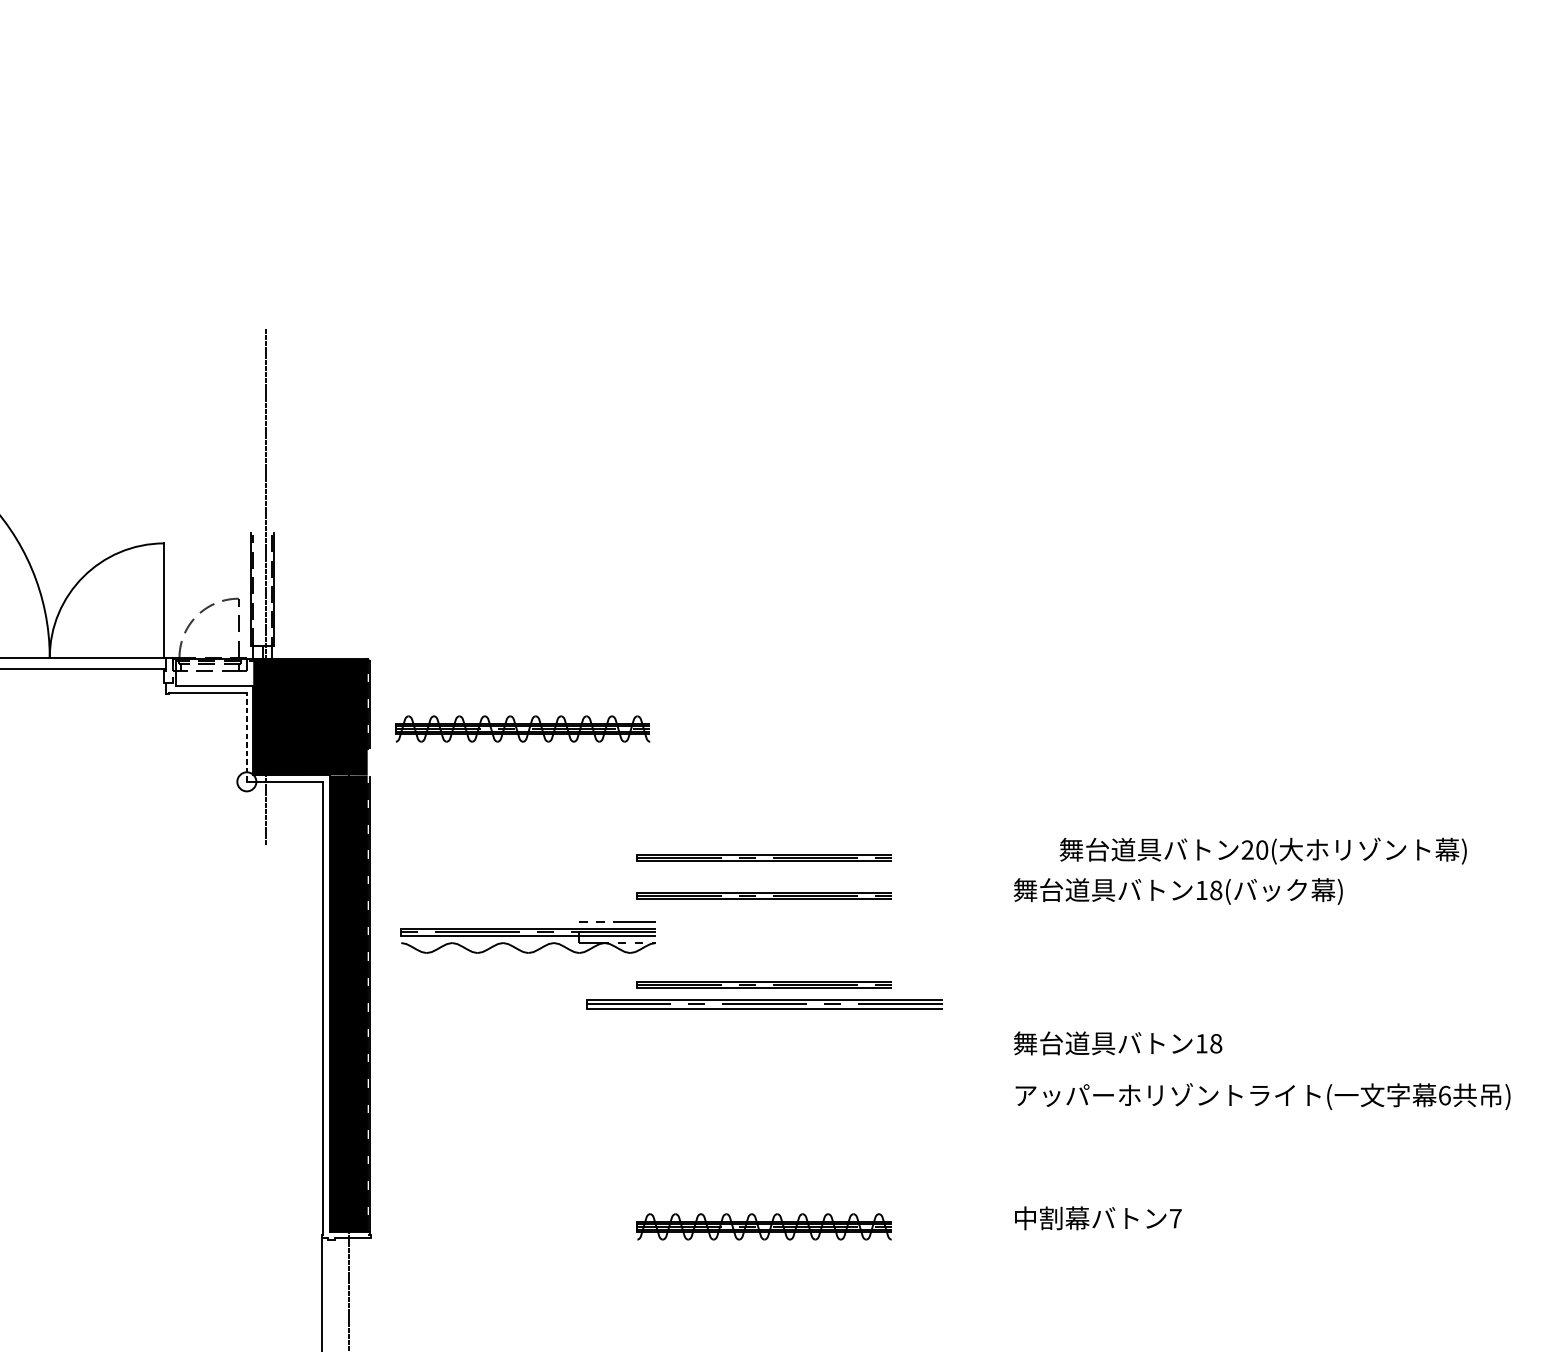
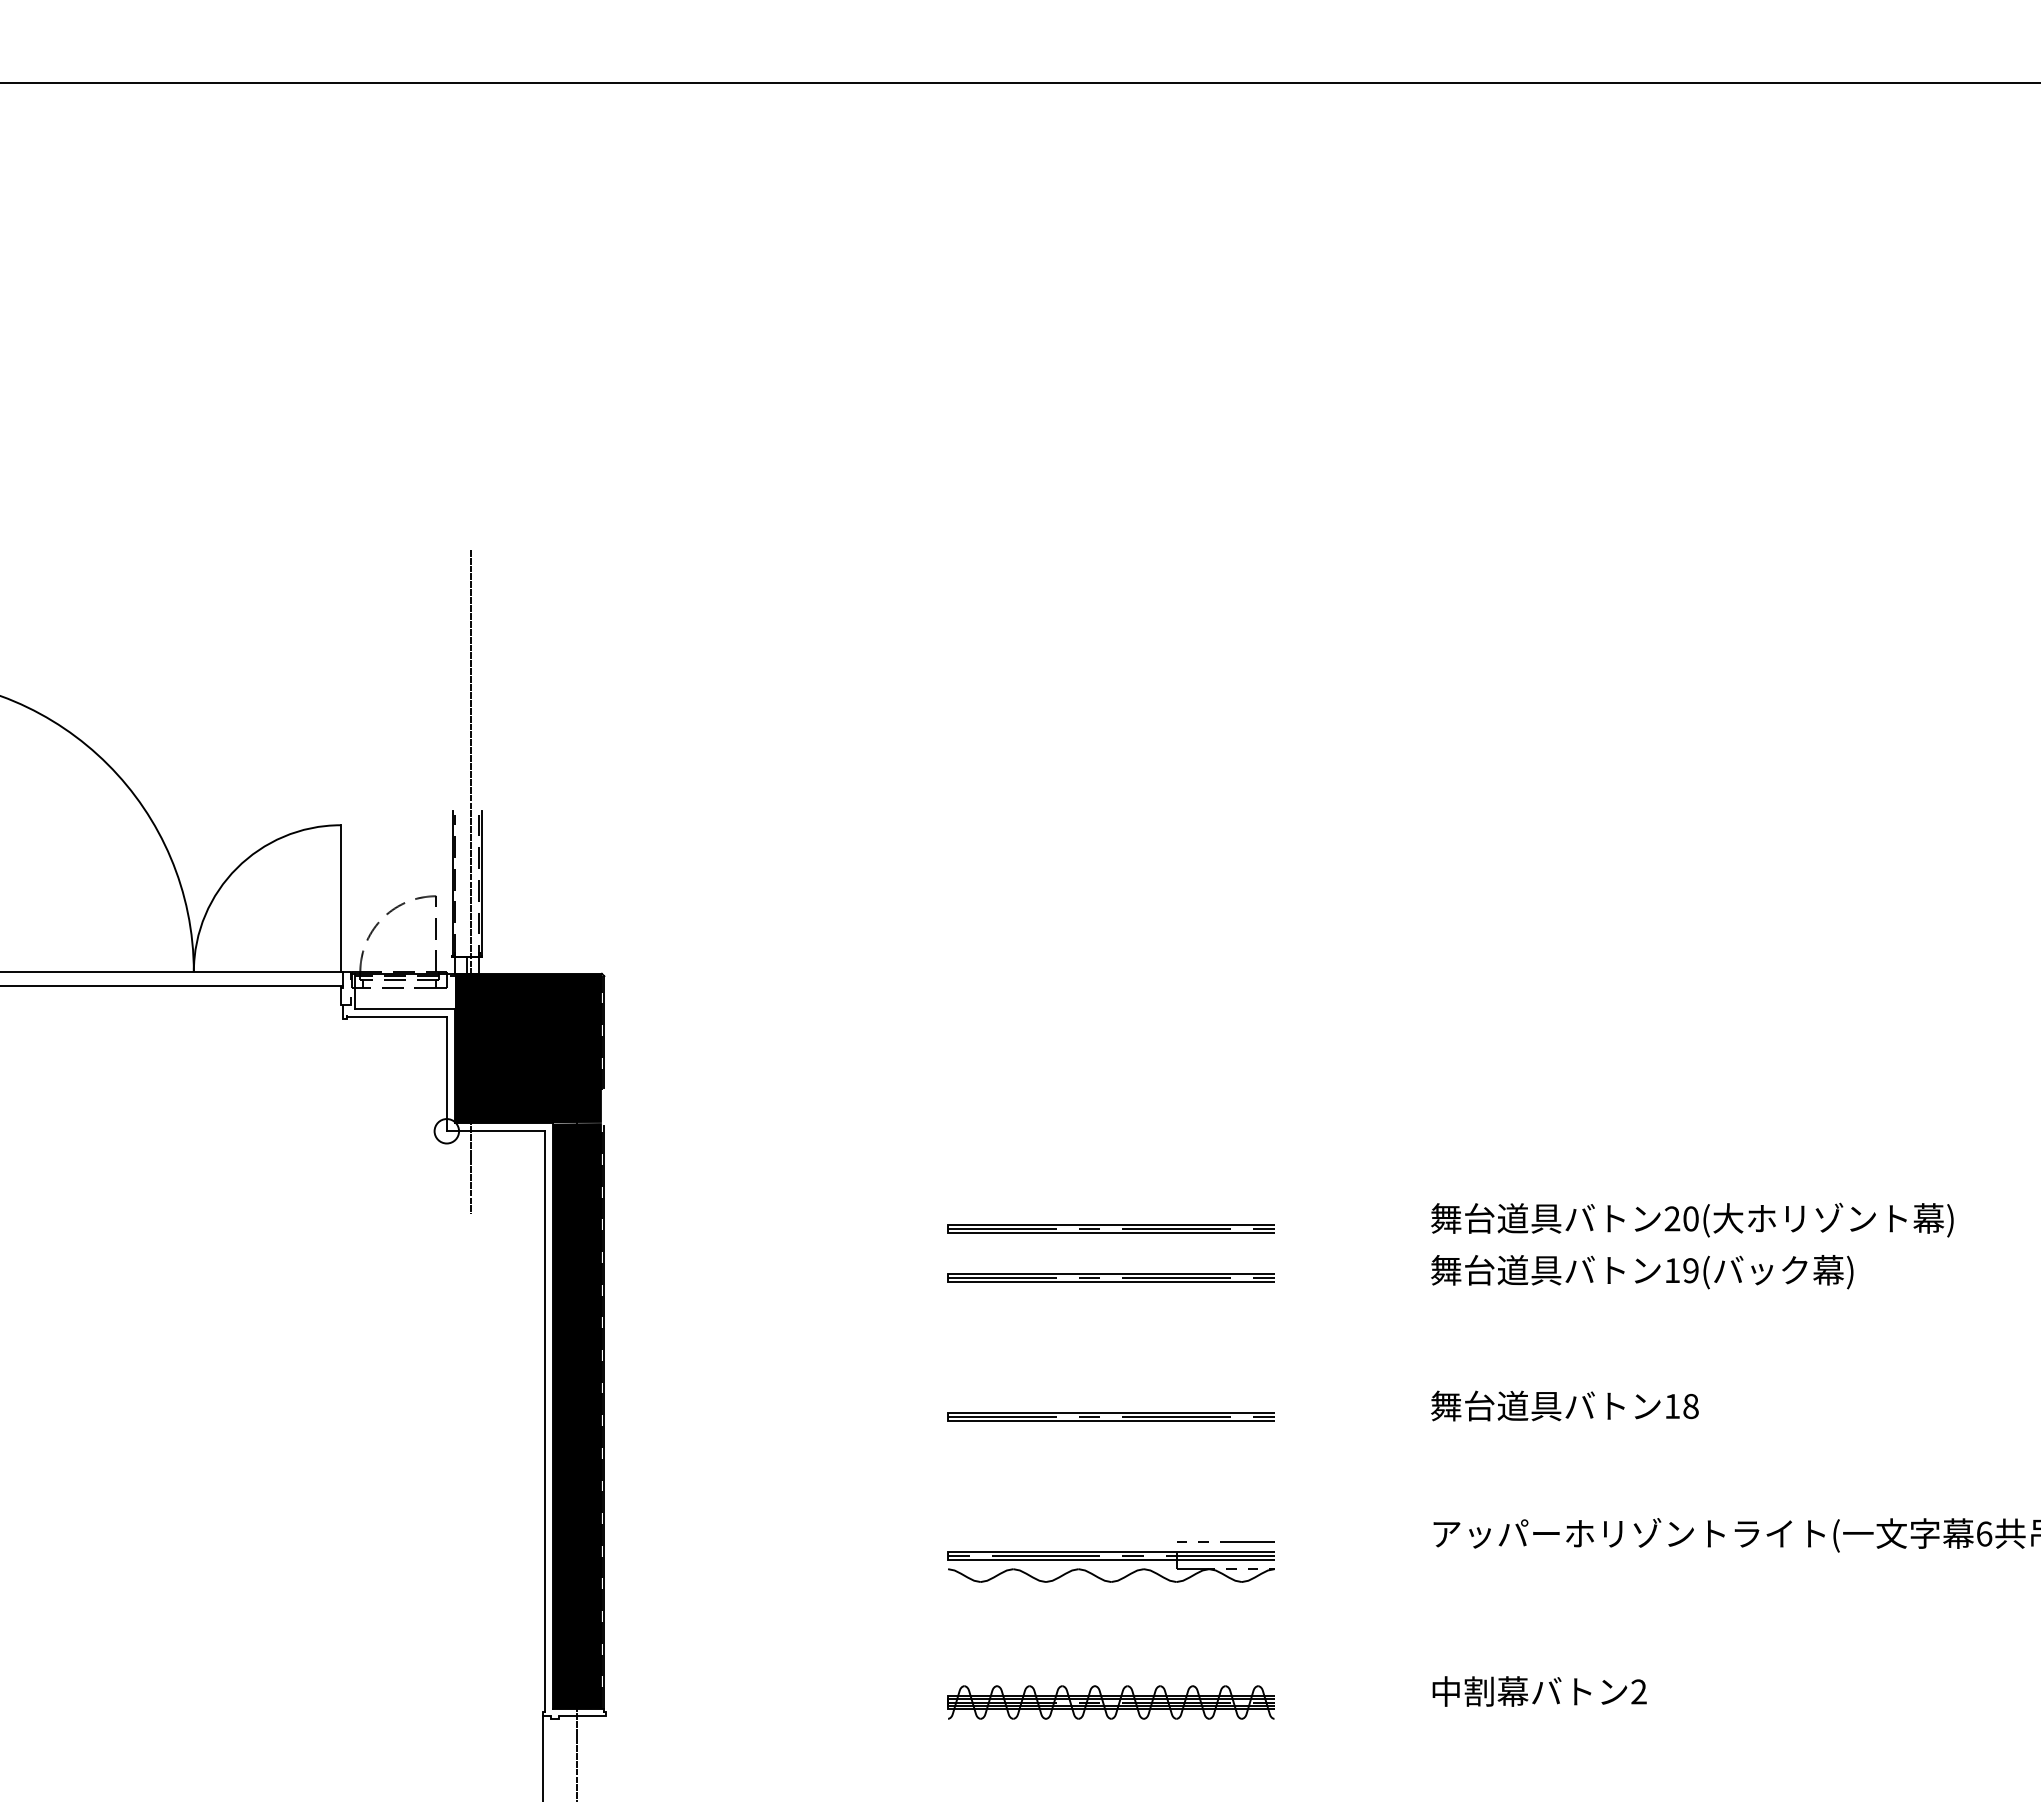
part: (522, 729) -> (800, 1063), removed
line: (246, 736) -> (446, 1073), dashed -> solid
text: (1263, 850) -> (1692, 1219), moved
text: (1215, 890) -> (1690, 1270), 18( -> 19(
part: (527, 937) -> (1110, 1561), moved
part: (763, 984) -> (1110, 1391), removed
part: (763, 1004) -> (1110, 1416), size x0.71
text: (1117, 1043) -> (1564, 1405), moved
text: (1175, 1218) -> (1638, 1691), 7 -> 2

